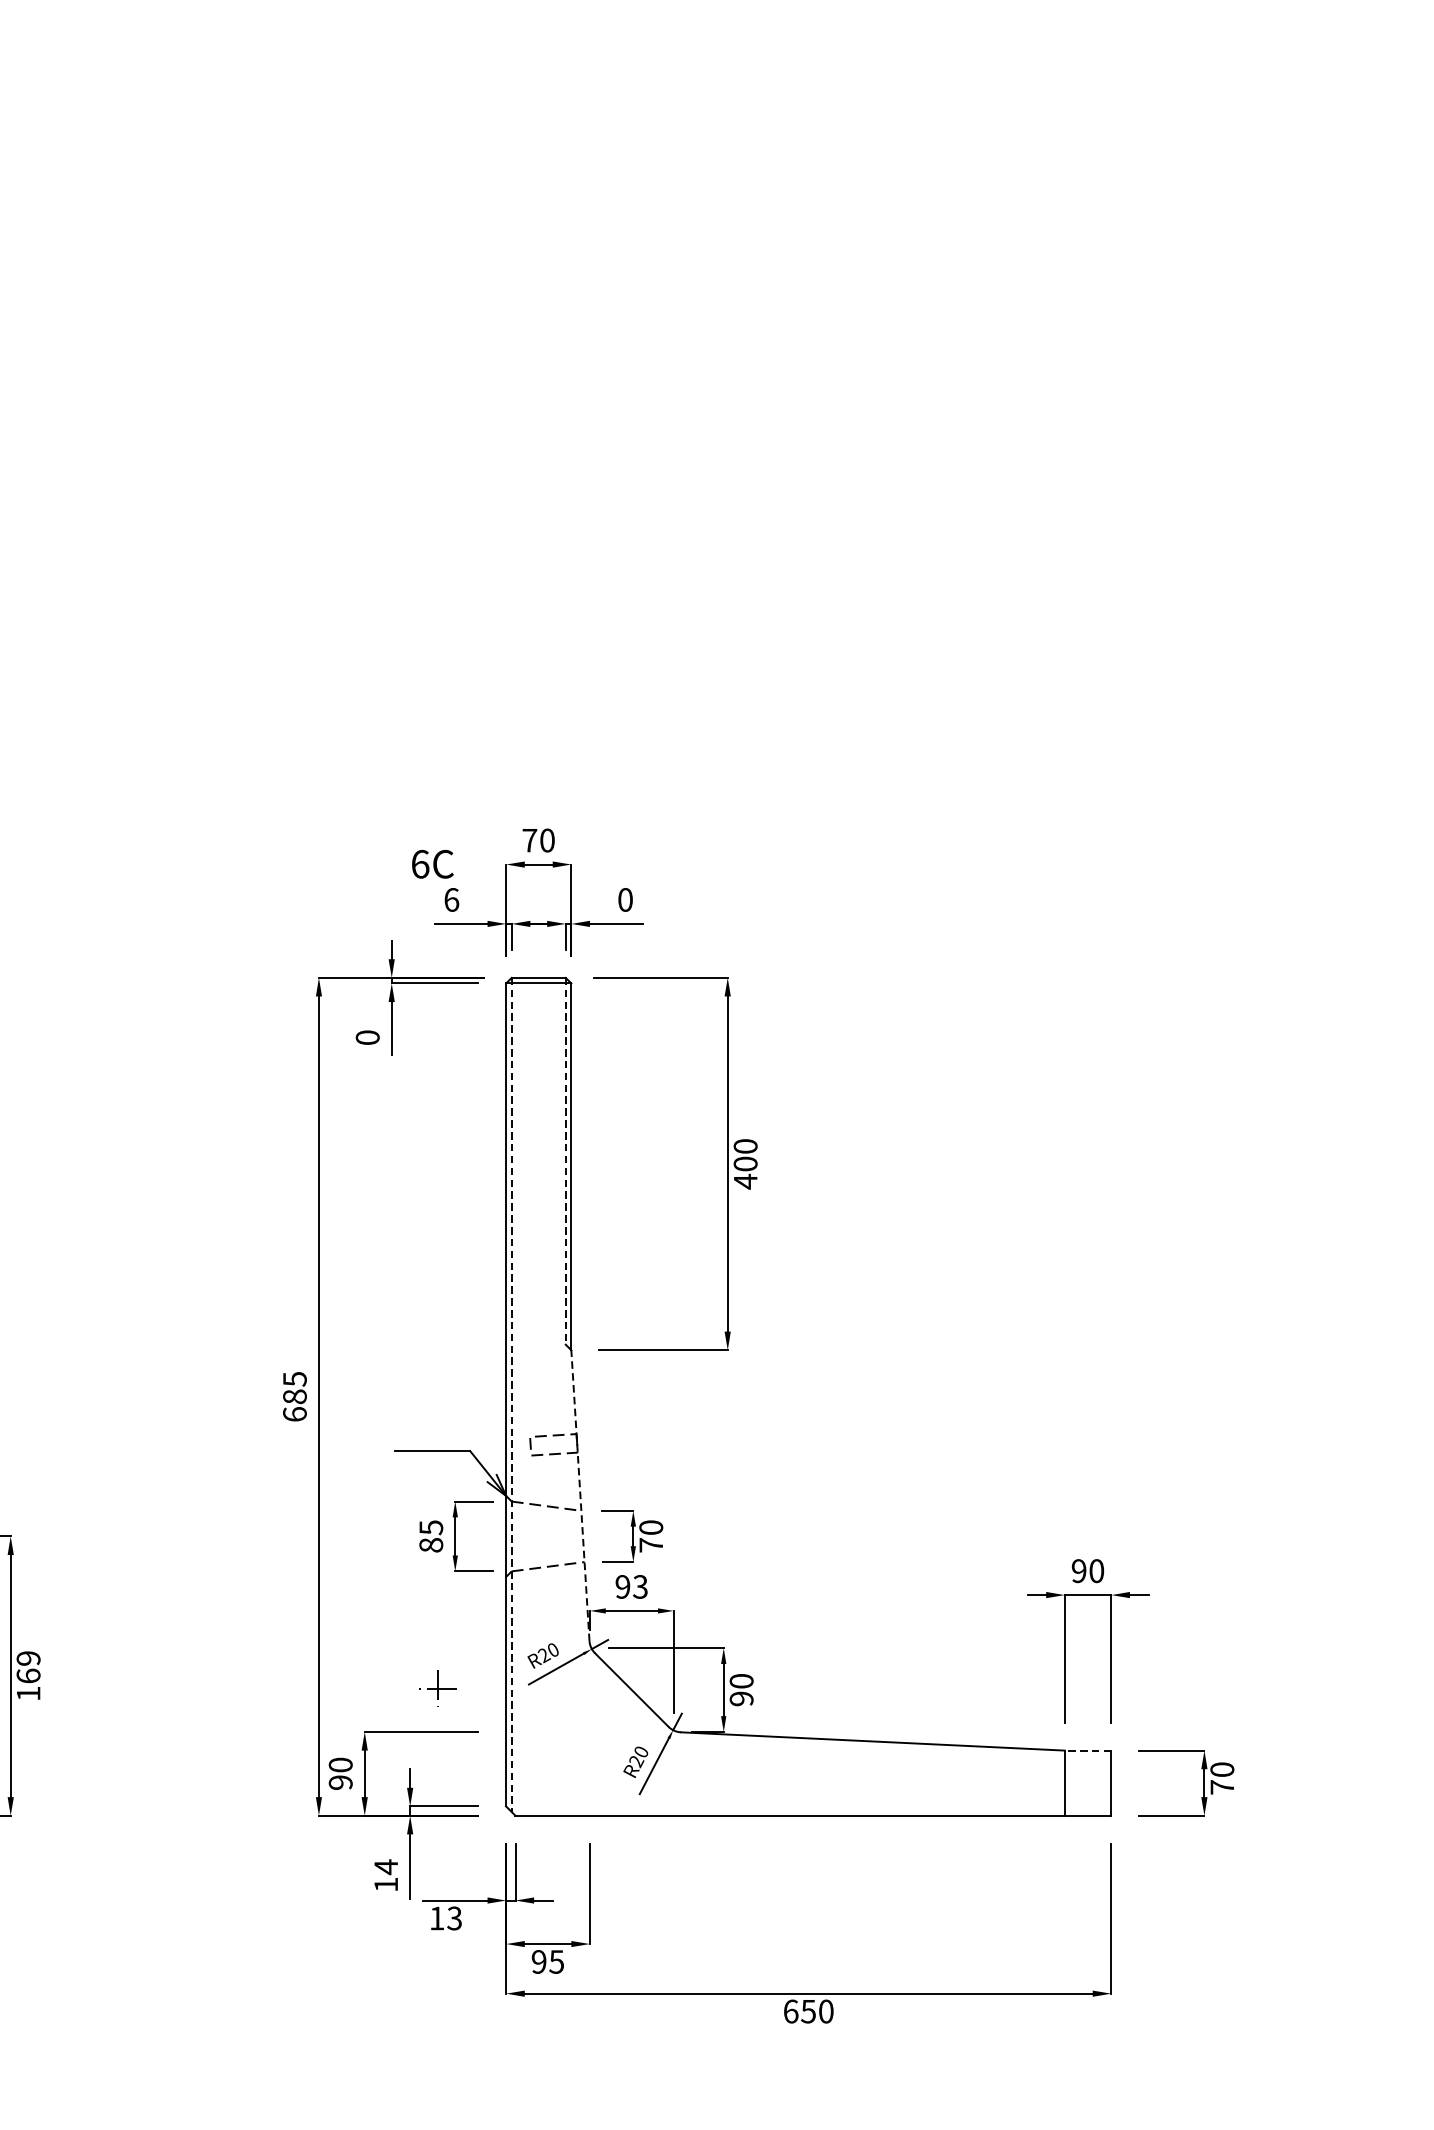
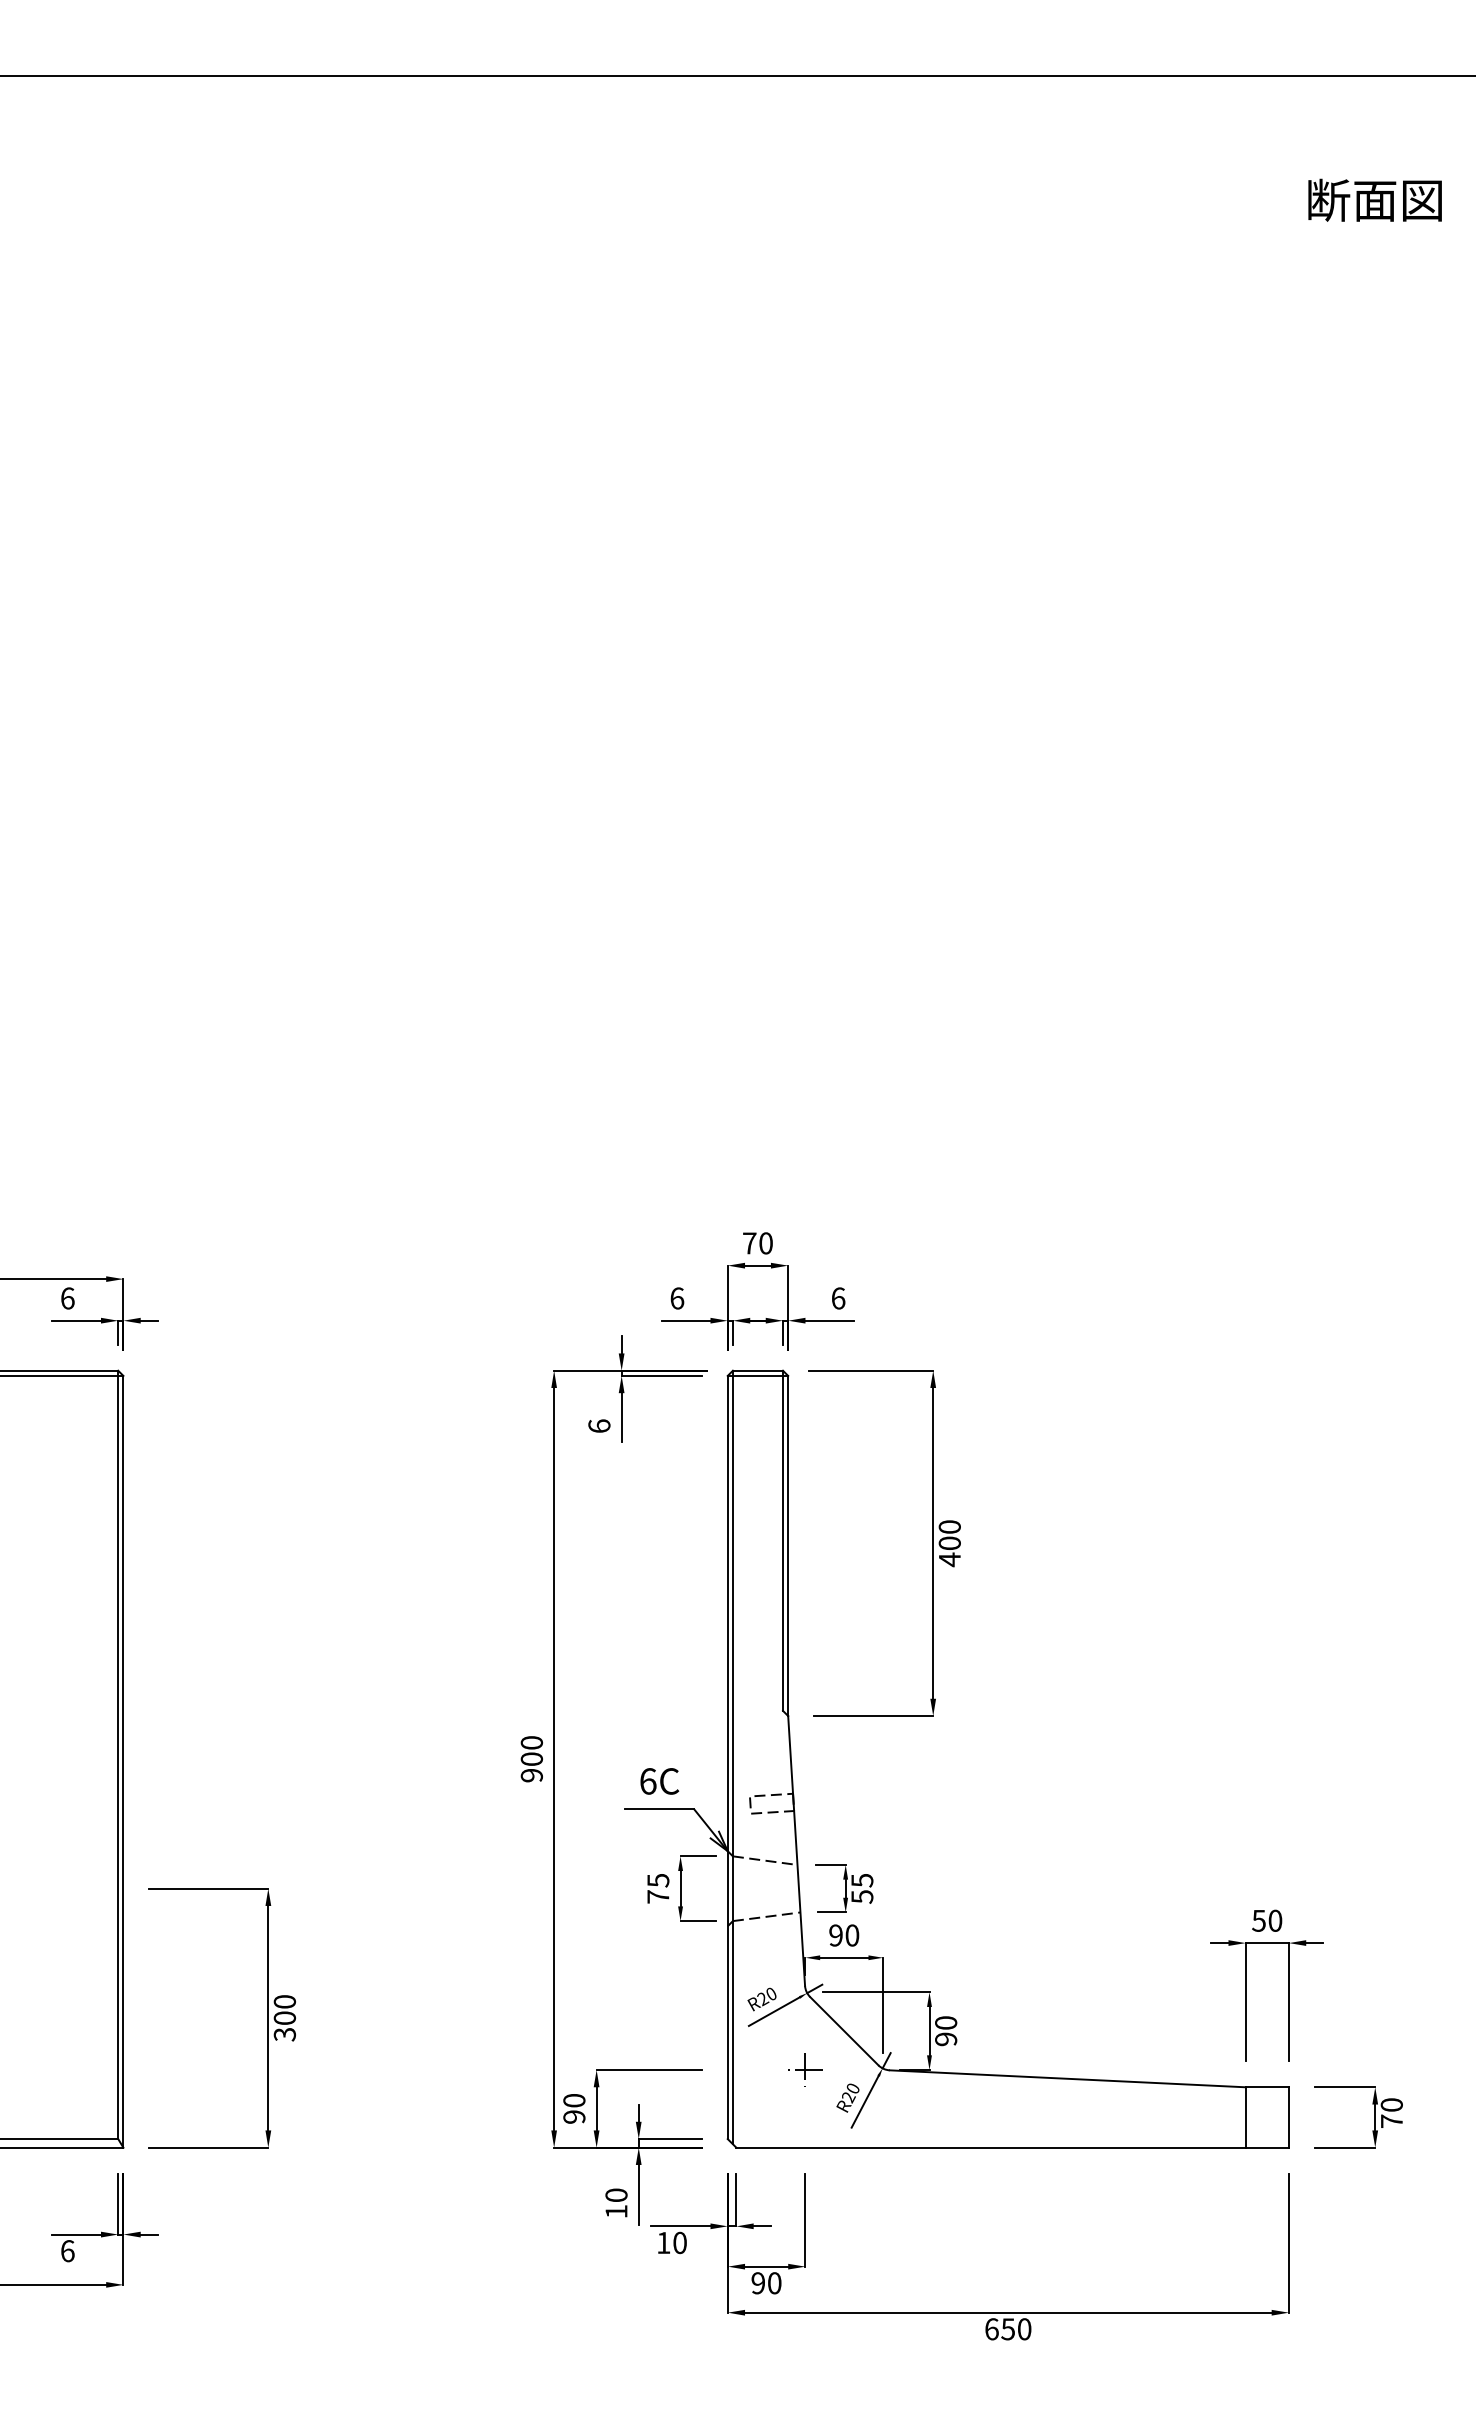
text: (432, 864) -> (659, 1781), moved
text: (625, 899) -> (838, 1298), 0 -> 6
text: (367, 1036) -> (599, 1425), 0 -> 6
line: (566, 1162) -> (783, 1541), dashed -> solid
line: (511, 1394) -> (732, 1757), dashed -> solid
text: (294, 1397) -> (531, 1759), 685 -> 900
line: (580, 1495) -> (796, 1850), dashed -> solid
text: (651, 1536) -> (862, 1888), 70 -> 55
text: (431, 1544) -> (658, 1896), 85 -> 75
text: (1078, 1570) -> (1258, 1920), 90 -> 50
text: (640, 1586) -> (852, 1935), 93 -> 90
text: (28, 1676) -> (284, 2018), 169 -> 300
part: (437, 1688) -> (805, 2069), moved
line: (1088, 1750) -> (1267, 2087), dashed -> solid
text: (386, 1867) -> (616, 2195), 14 -> 10
text: (454, 1917) -> (679, 2242), 13 -> 10
text: (556, 1962) -> (774, 2283), 95 -> 90

